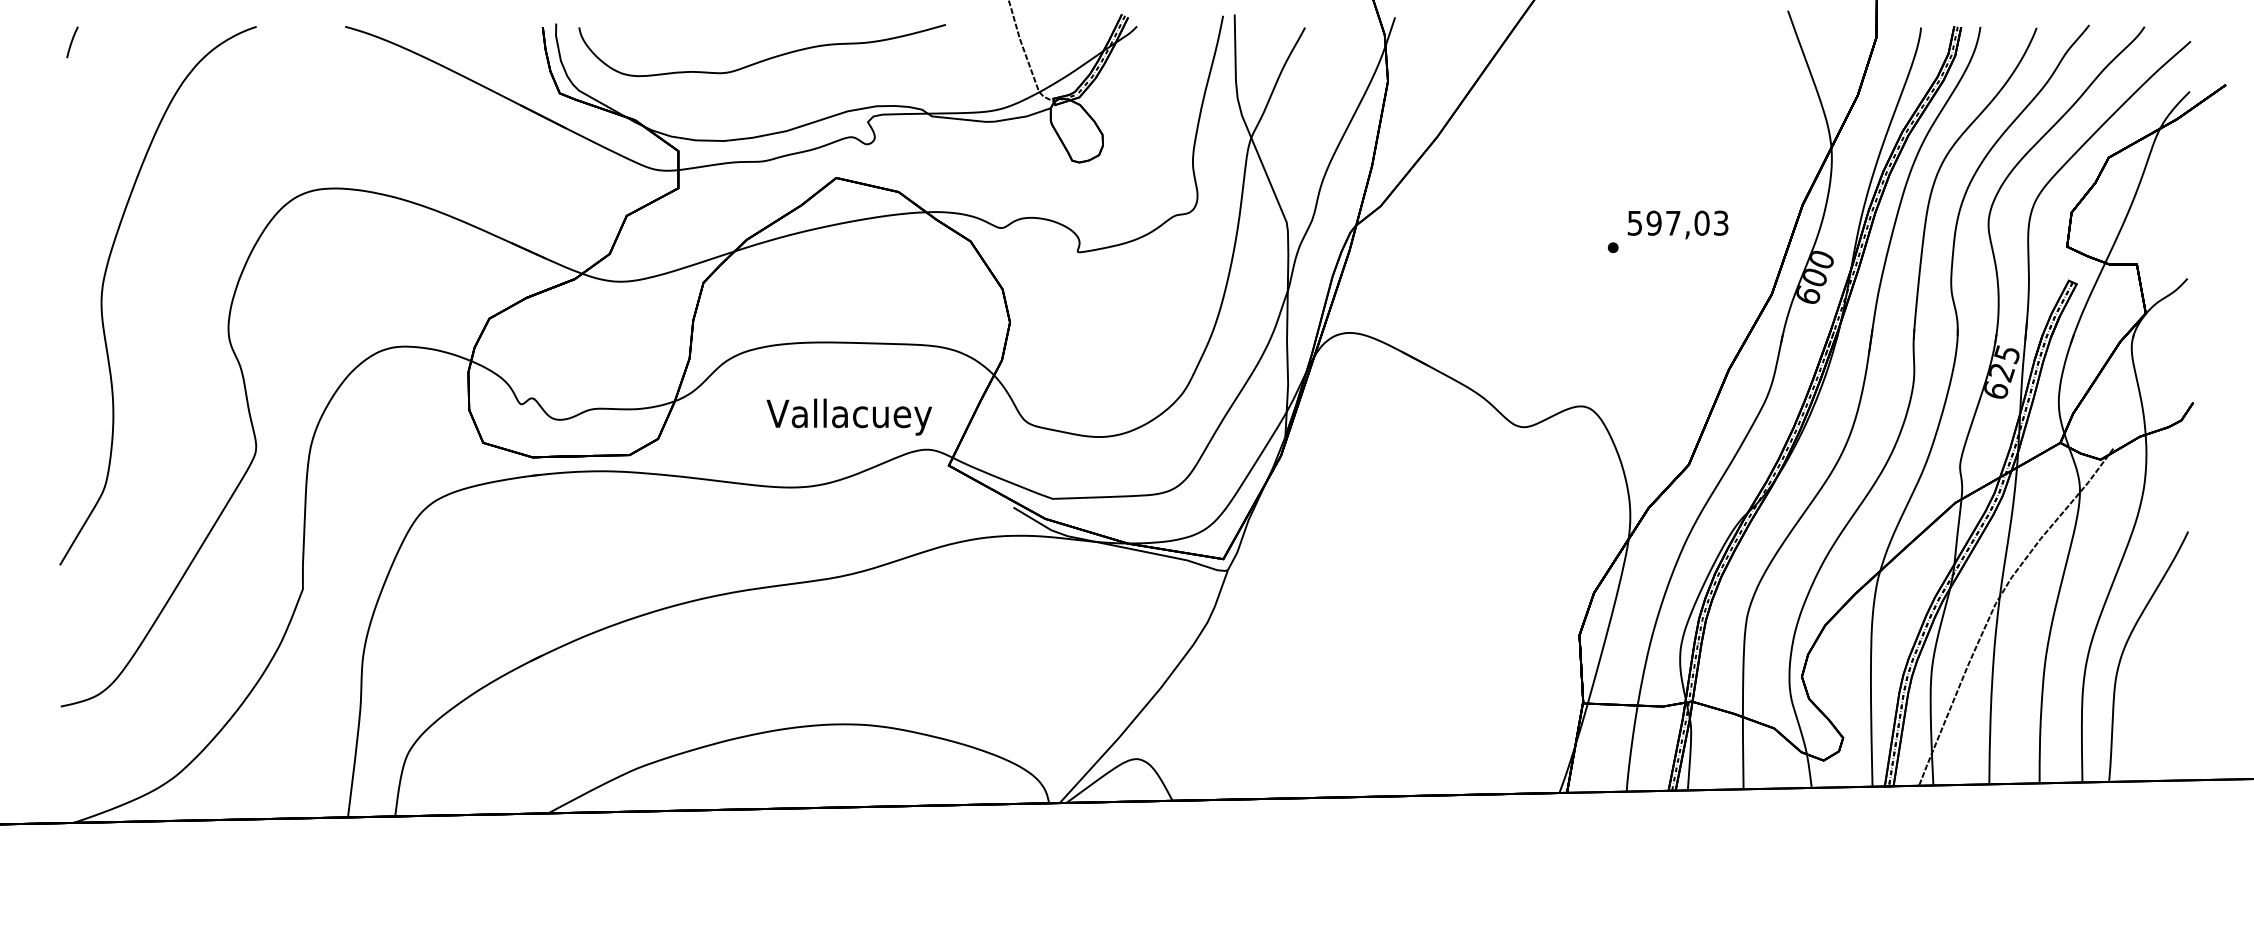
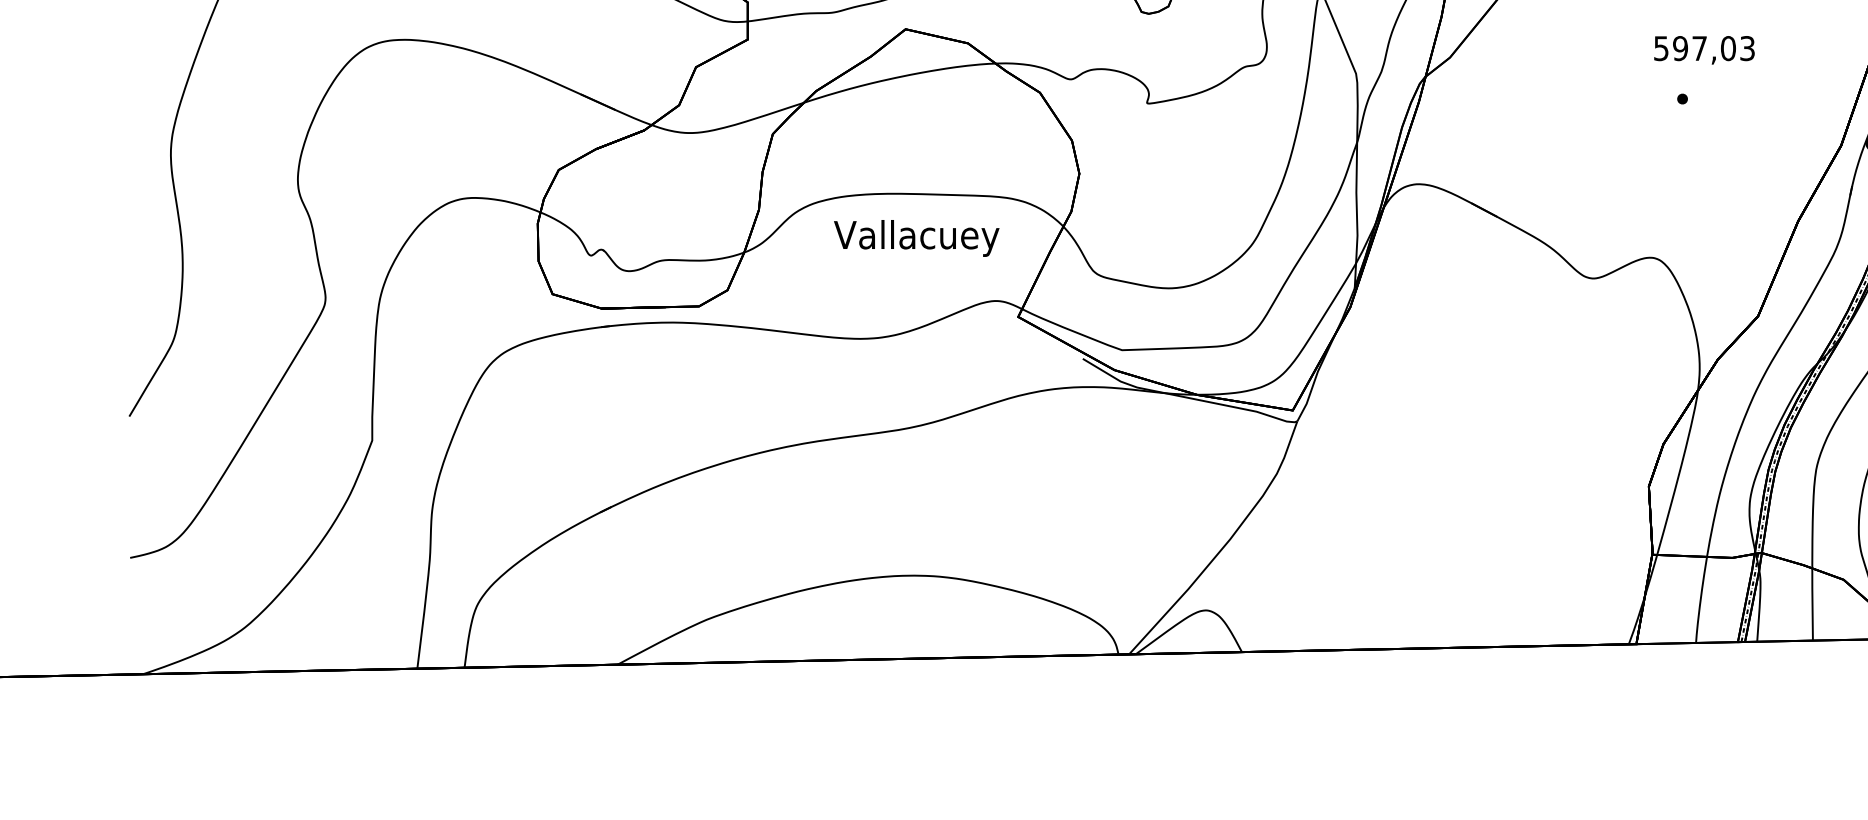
text: (1677, 224) -> (1703, 49), moved
text: (848, 416) -> (915, 237), moved

